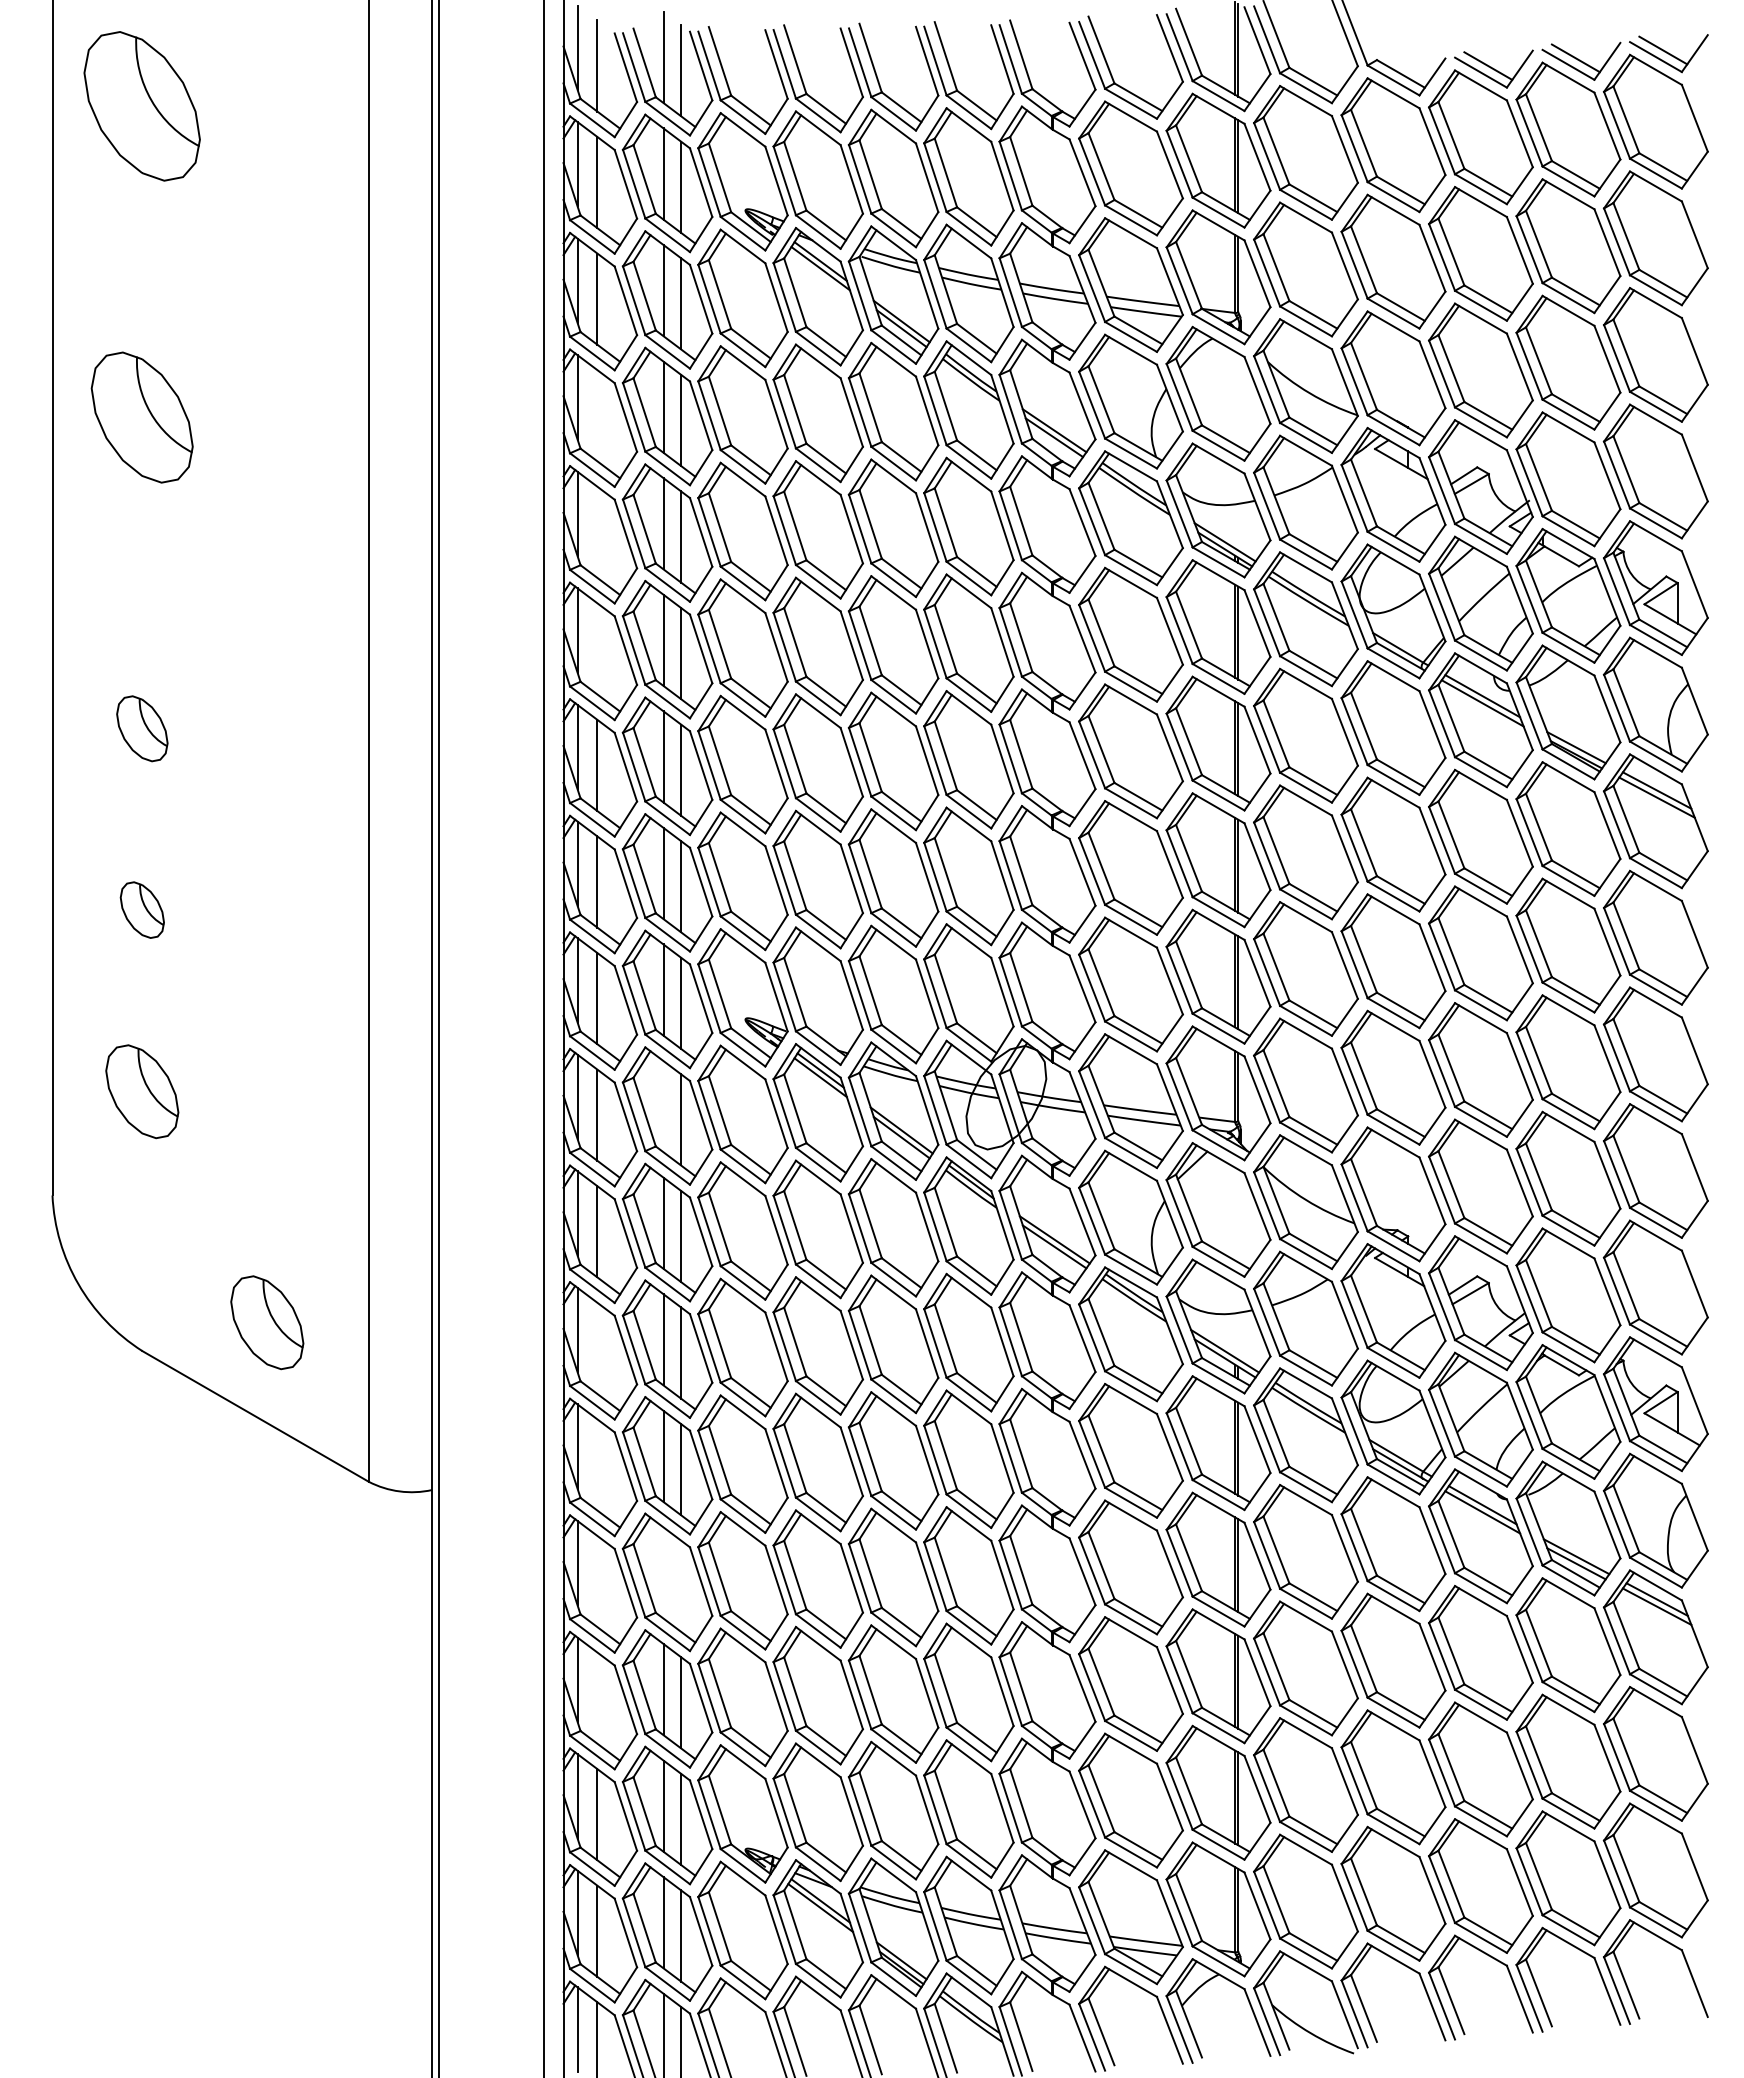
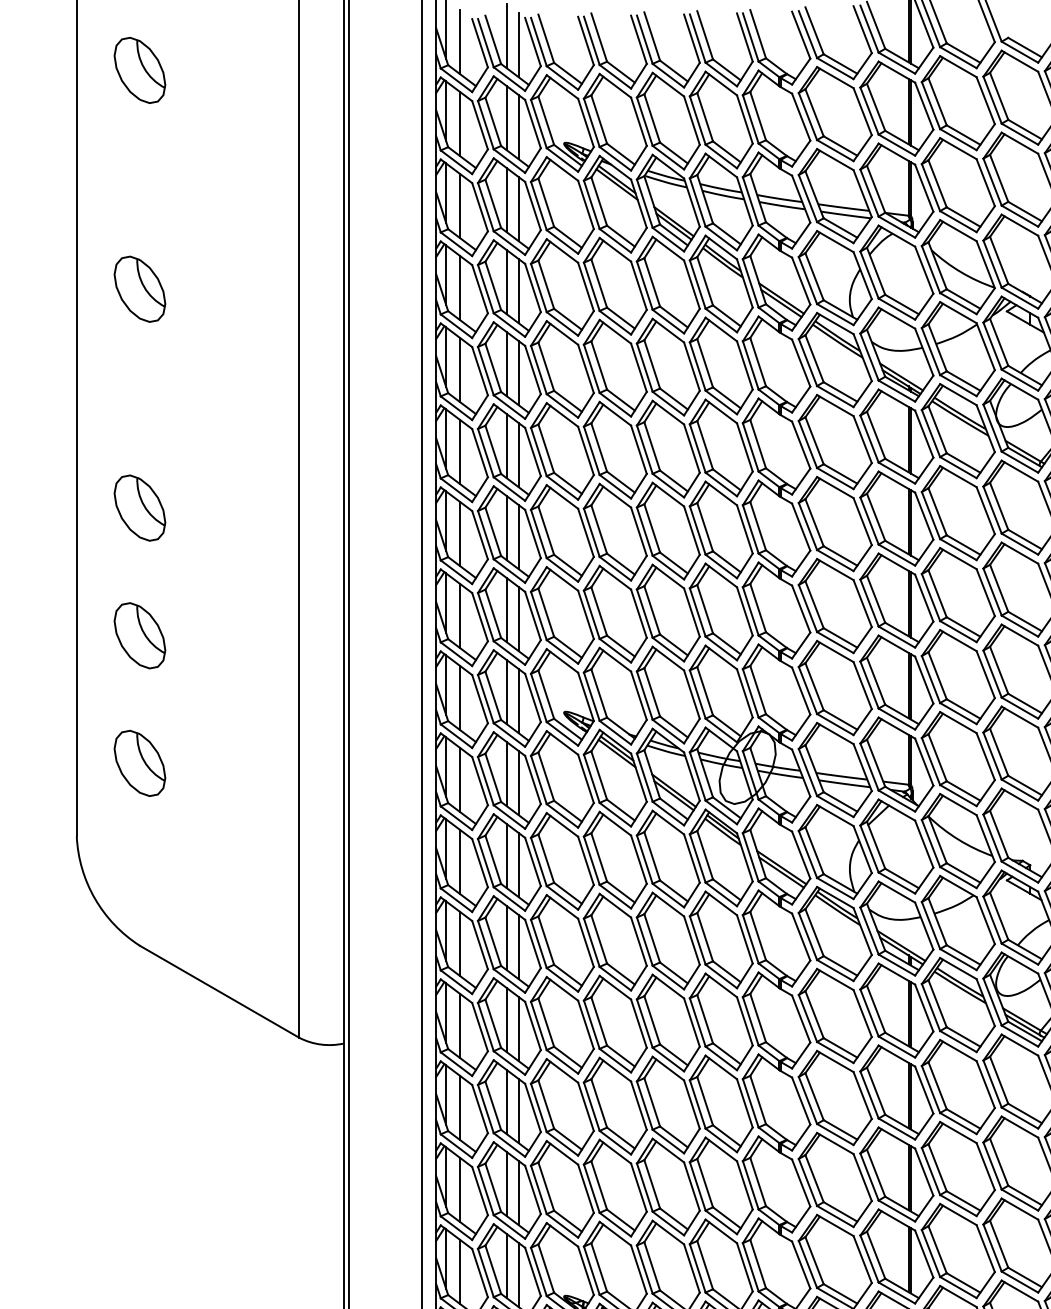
part: (142, 106) -> (140, 70), size x0.62
line: (597, 415) -> (460, 287), added
part: (142, 417) -> (140, 289), size x0.71
line: (597, 531) -> (460, 369), added
line: (597, 648) -> (460, 451), added
part: (142, 728) -> (140, 507), size x1.43
part: (142, 909) -> (140, 635), size x1.67
line: (663, 1106) -> (506, 773), added
part: (267, 1322) -> (228, 925), removed
line: (597, 1347) -> (460, 943), added
line: (597, 1464) -> (460, 1025), added
line: (663, 1572) -> (506, 1101), added
line: (597, 1581) -> (460, 1107), added
line: (681, 1585) -> (519, 1110), added
line: (597, 1697) -> (460, 1189), added

